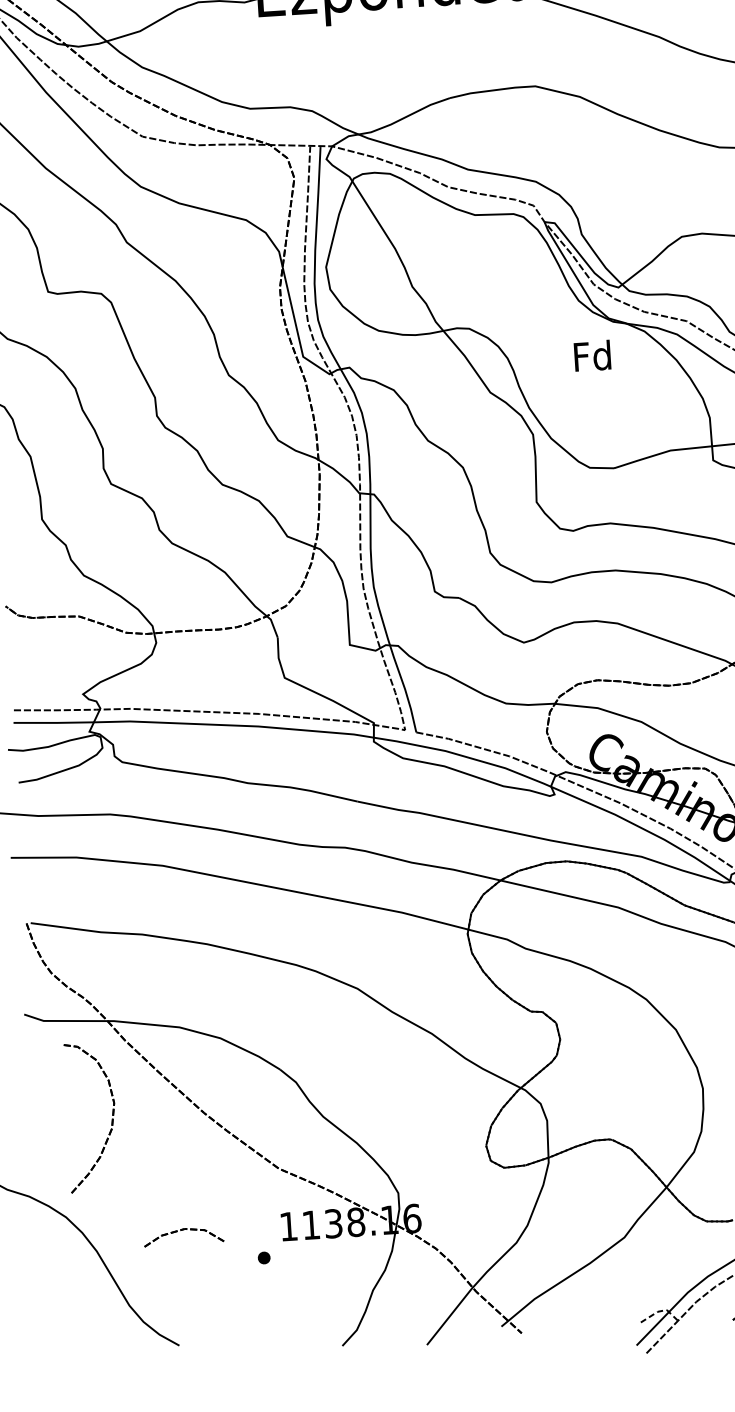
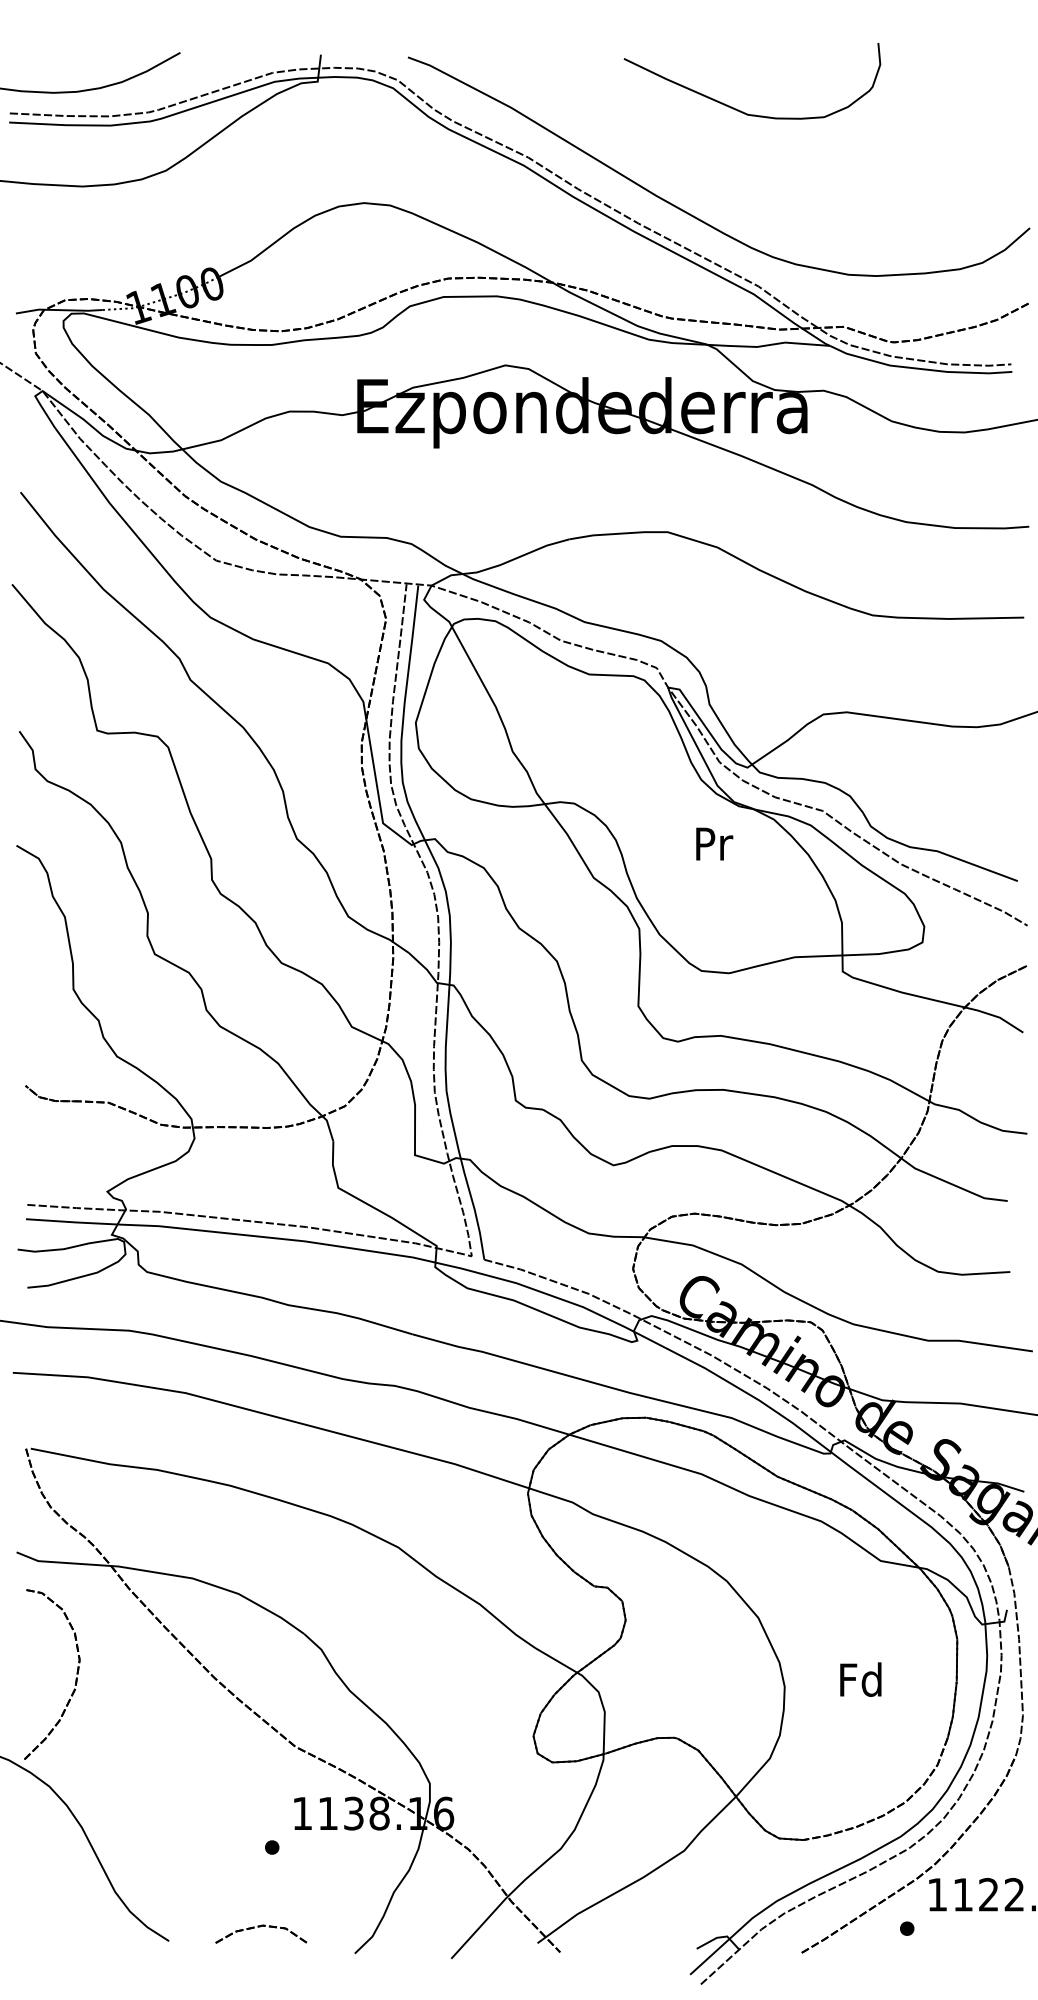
text: (592, 355) -> (712, 843), Fd -> Pr
part: (111, 1119) -> (75, 1678), moved
part: (183, 1236) -> (260, 1933), moved
line: (660, 1311) -> (719, 1937), dashed -> solid

